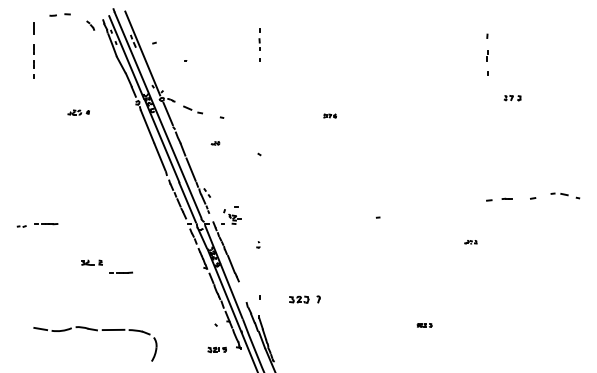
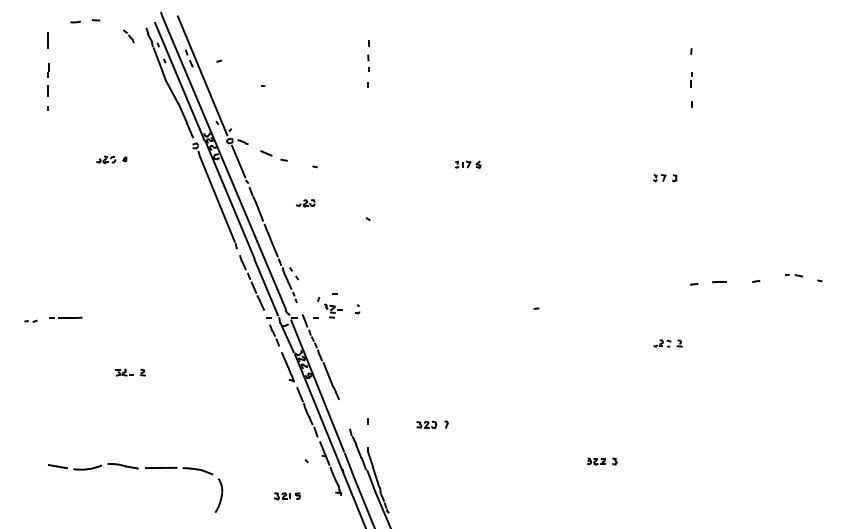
part: (512, 98) -> (665, 178), moved
part: (329, 115) -> (467, 164), size x1.43
part: (215, 143) -> (305, 203), size x1.67
part: (560, 194) -> (794, 275), size x0.71
part: (470, 242) -> (667, 343), size x1.67
part: (258, 245) -> (357, 309), moved
line: (120, 272) -> (171, 386), removed
part: (304, 299) -> (432, 424), size x0.71
part: (424, 325) -> (602, 461), size x1.43
part: (217, 350) -> (287, 496), moved

